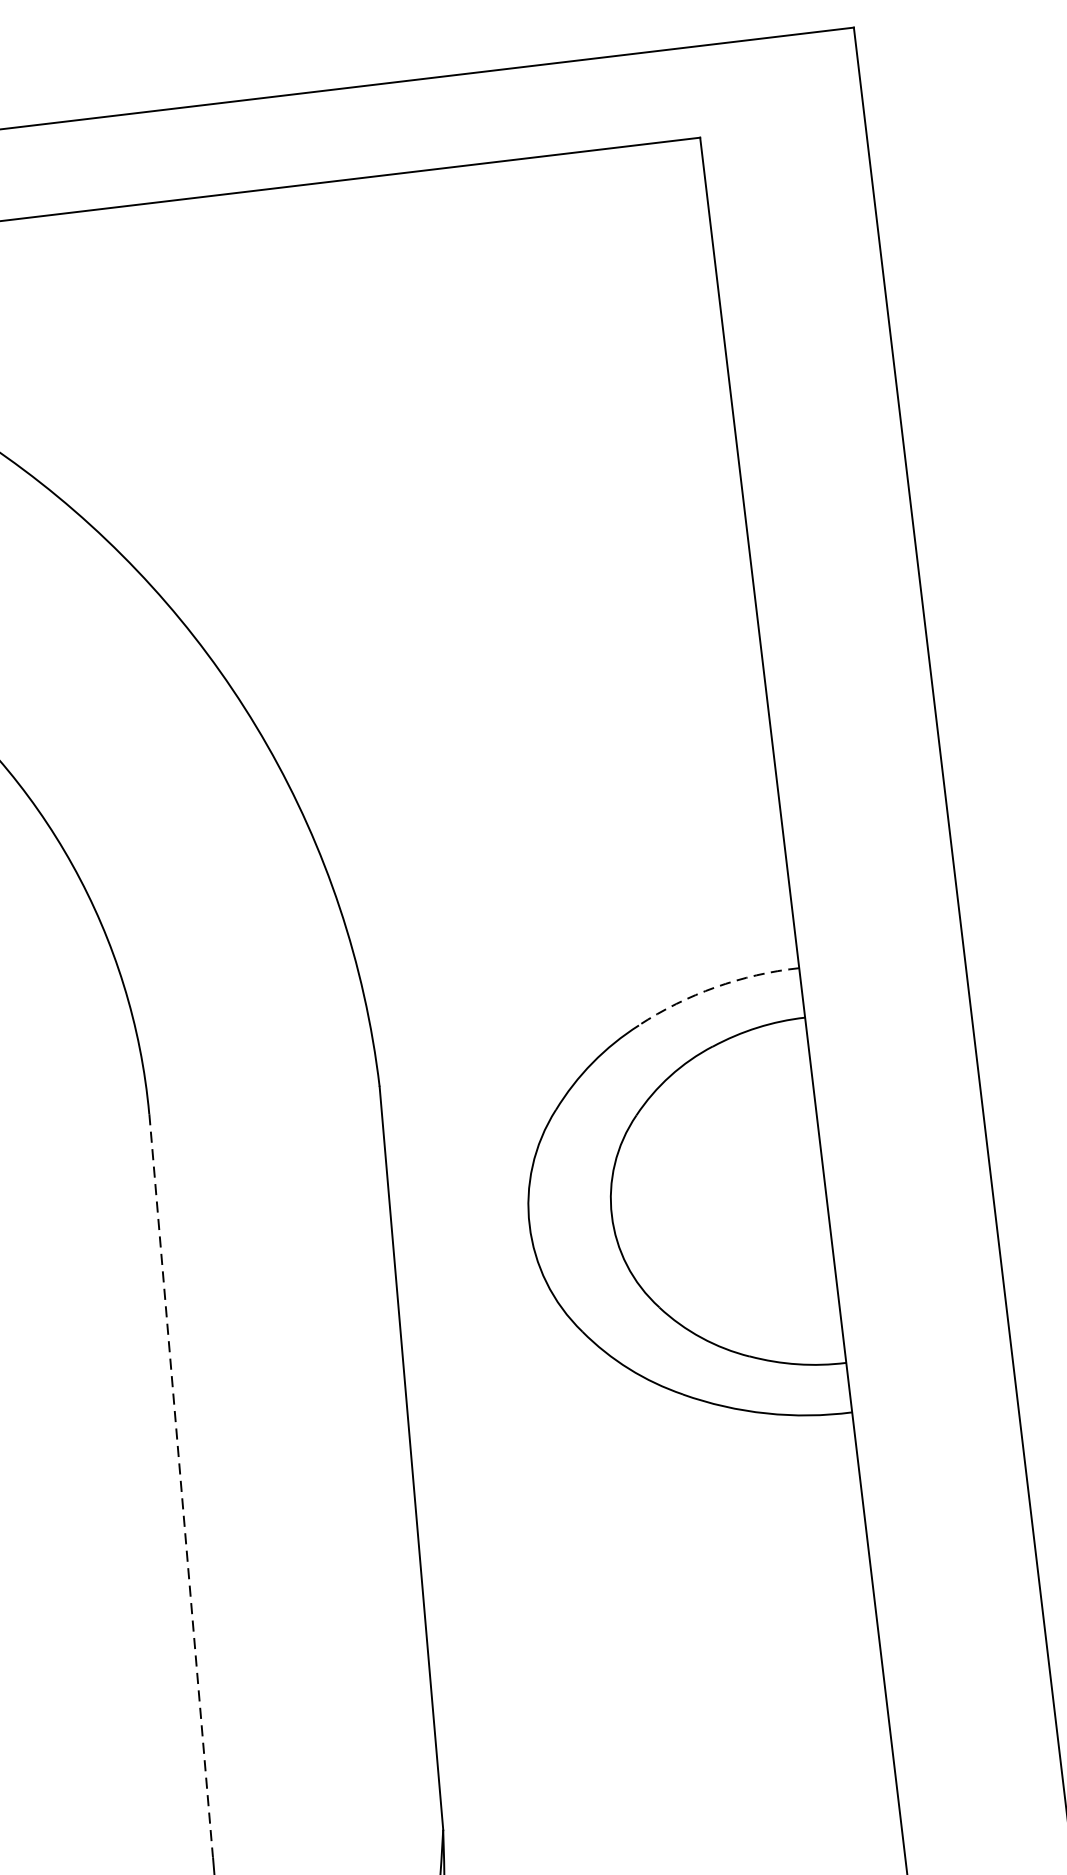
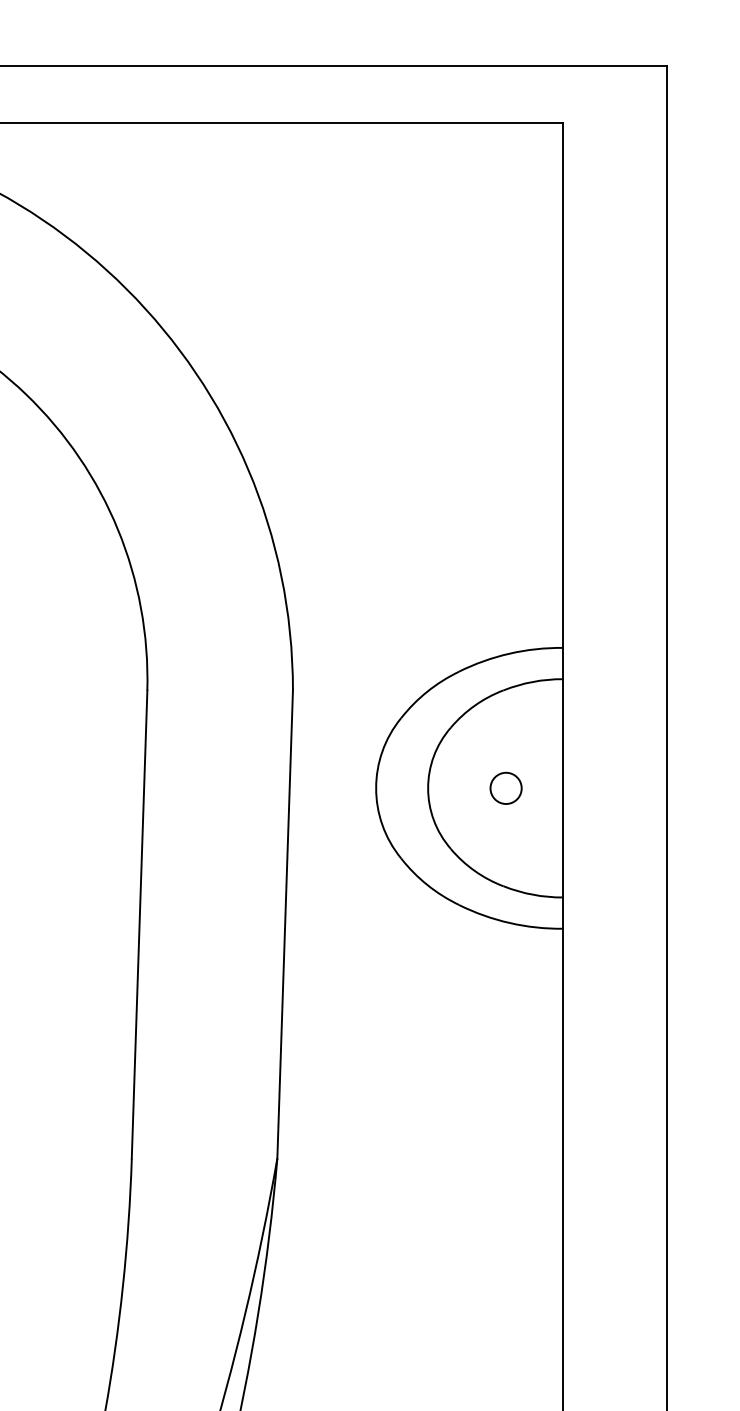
arc: (715, 987) -> (509, 653), dashed -> solid
circle: (734, 1199) -> (505, 787), added
line: (181, 1487) -> (139, 925), dashed -> solid

